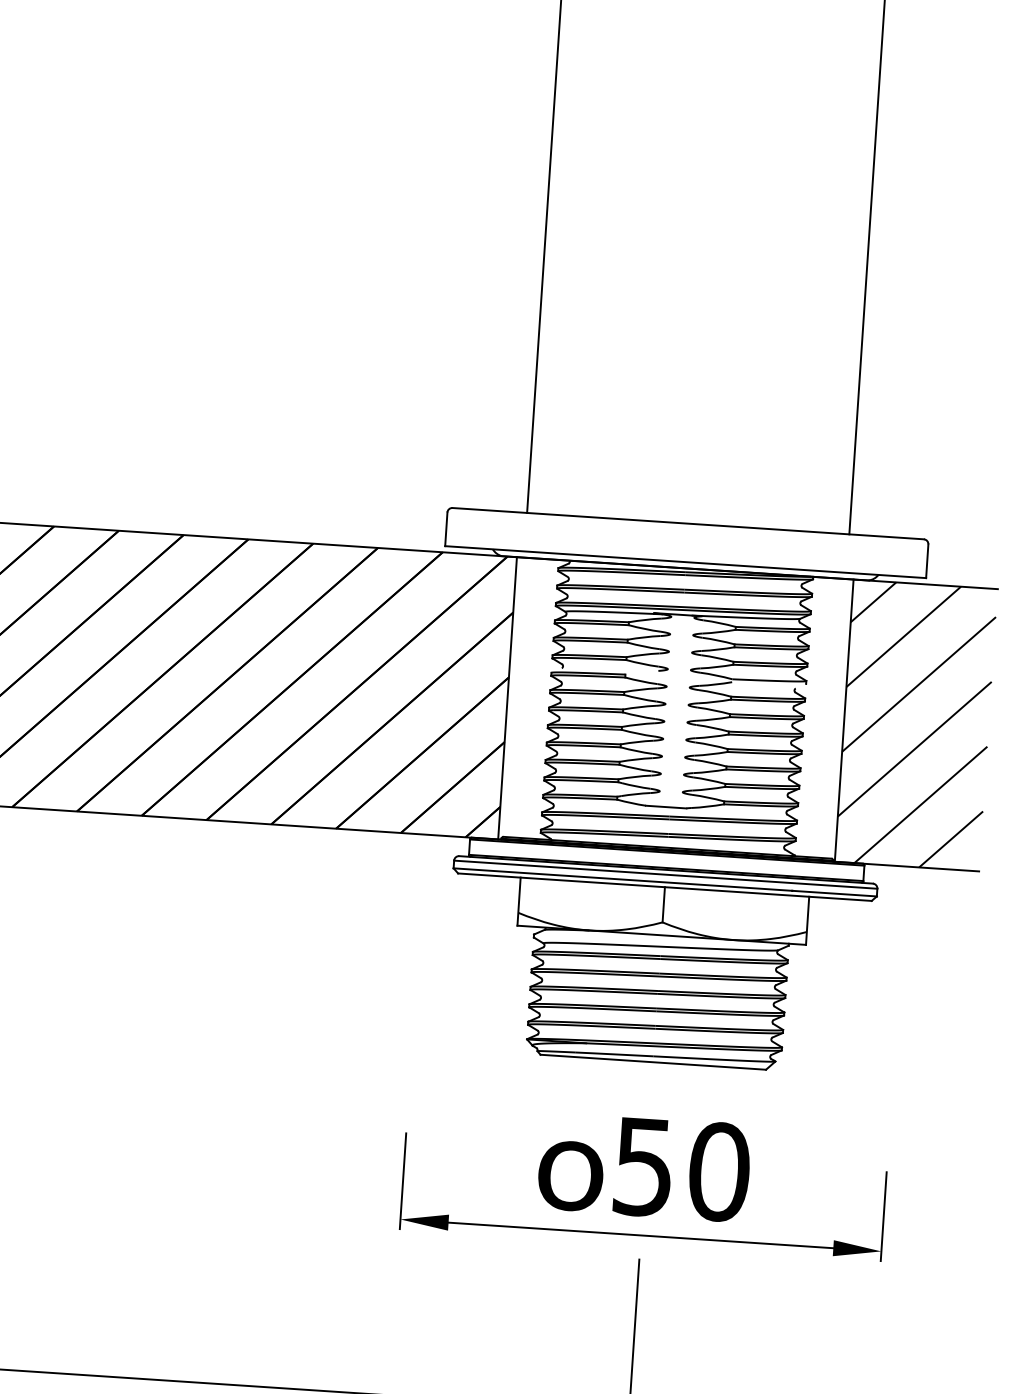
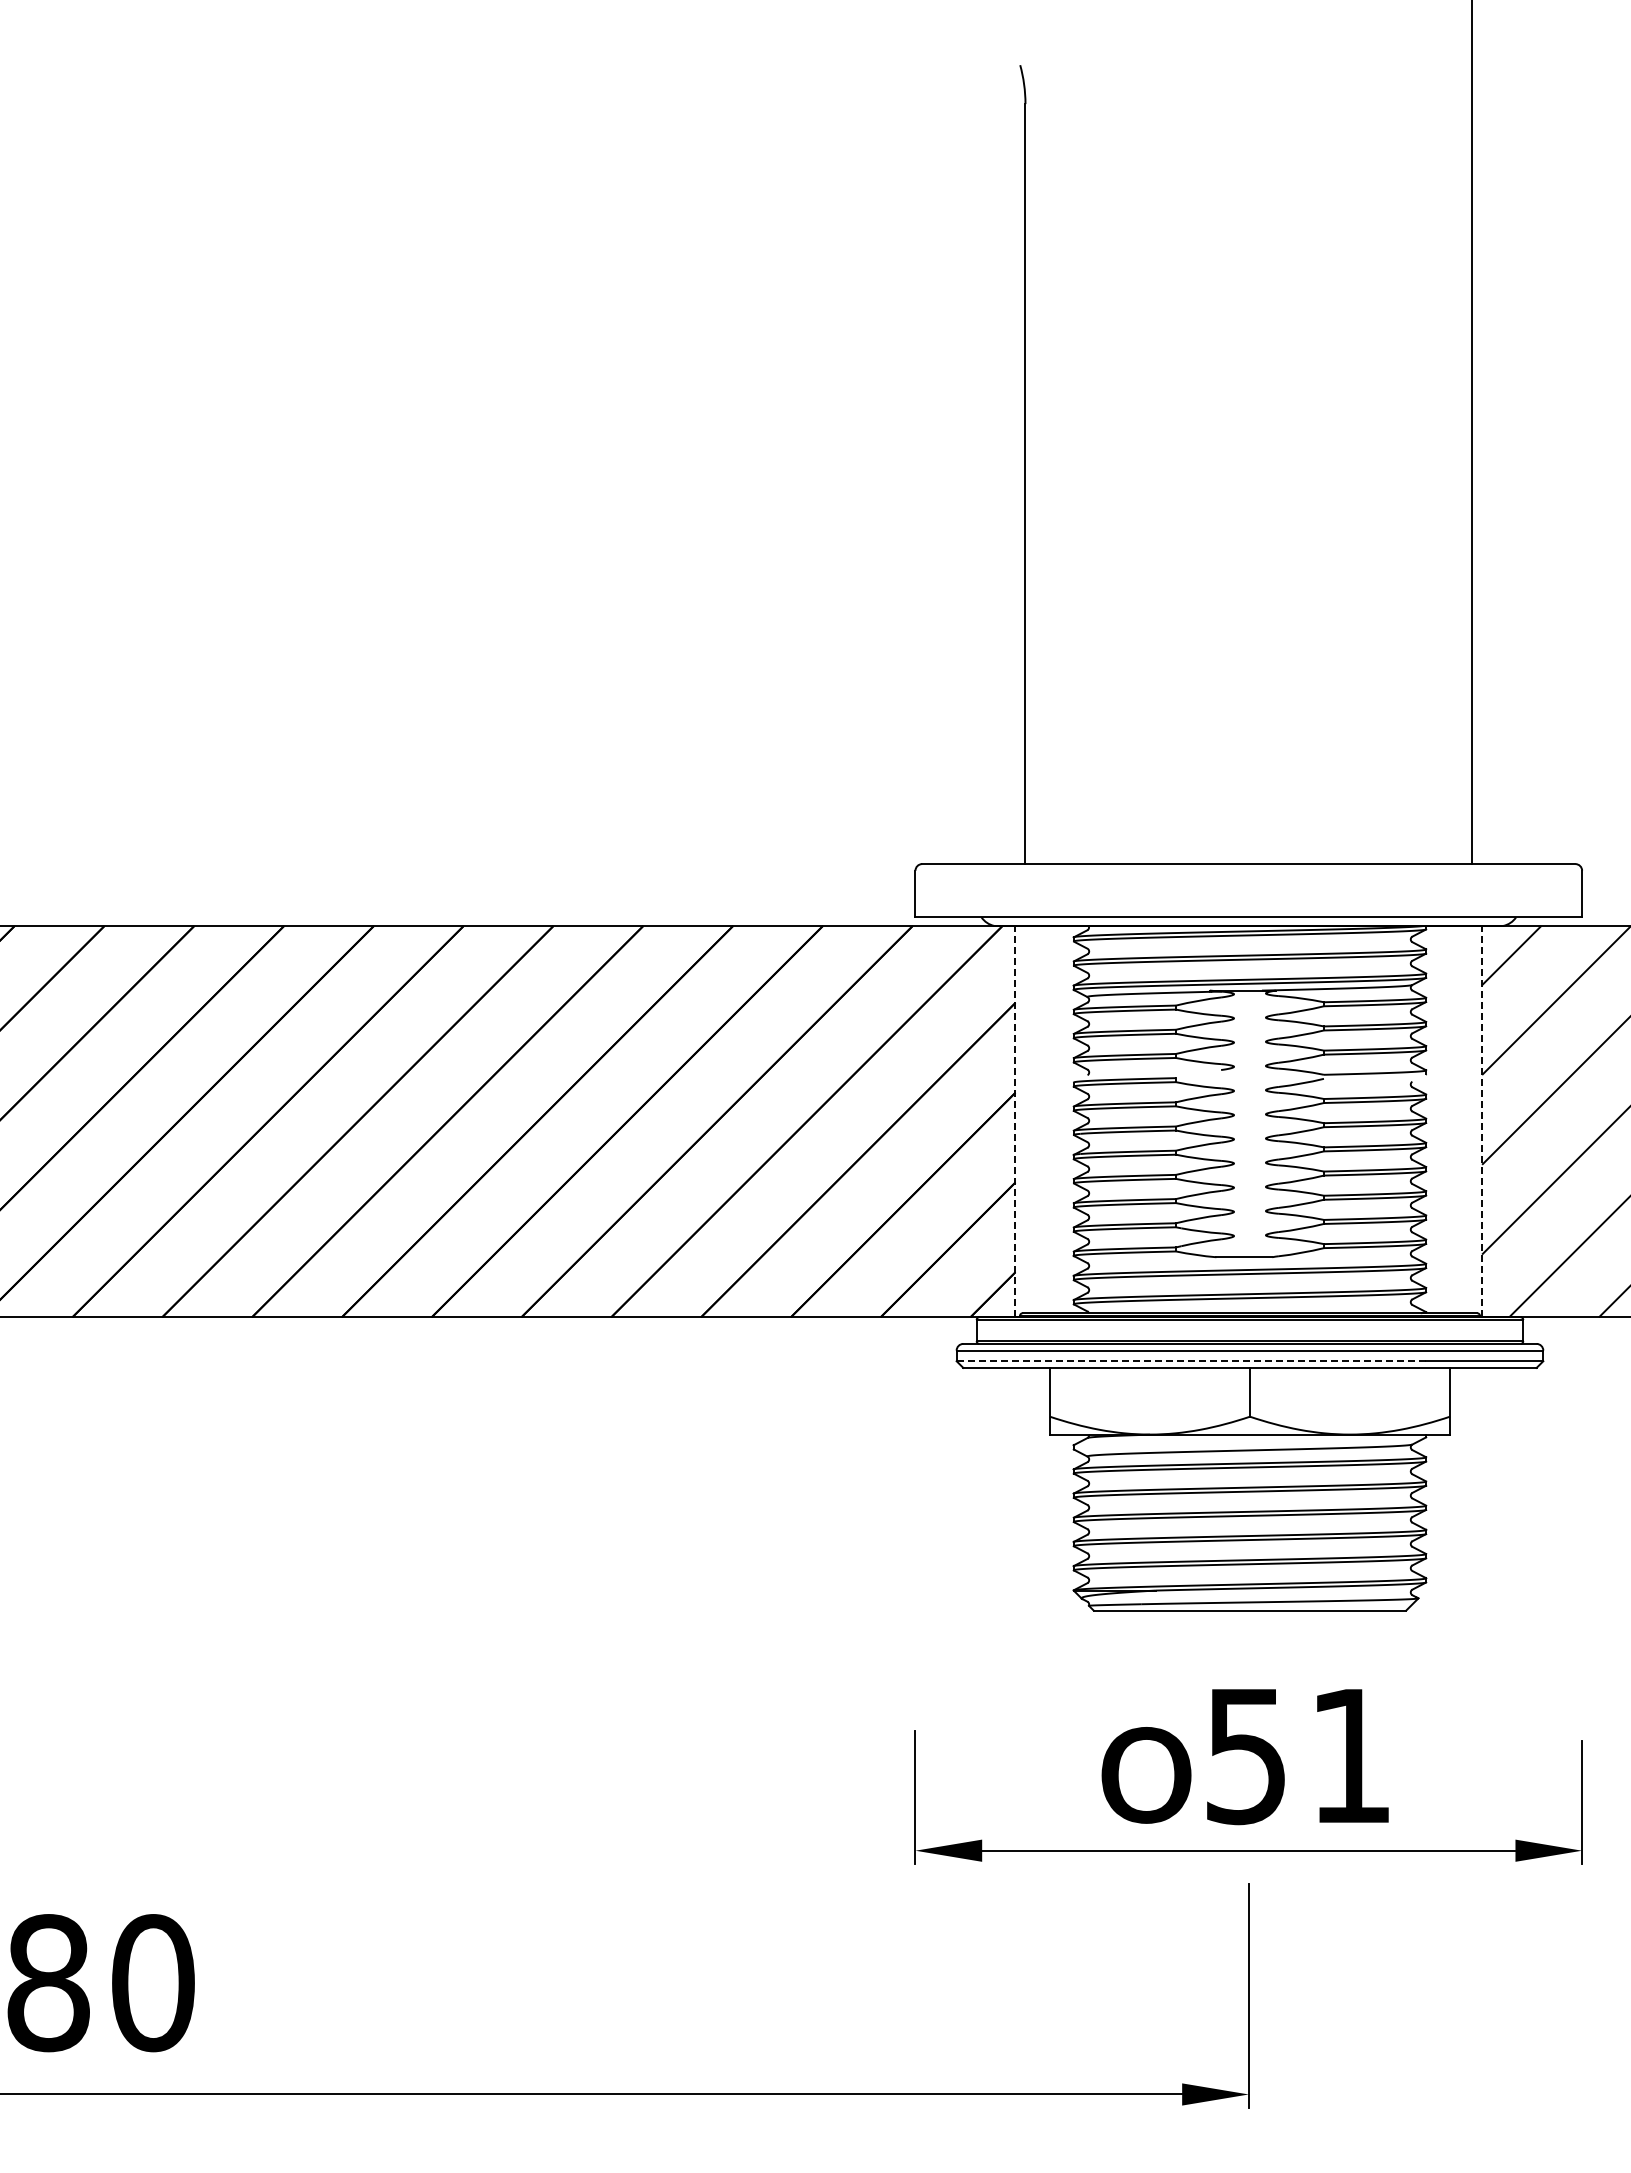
line: (507, 698) -> (1015, 1121), solid -> dashed
line: (844, 720) -> (1482, 1121), solid -> dashed
line: (623, 879) -> (1191, 1361), solid -> dashed
text: (719, 1172) -> (1351, 1756), 50 -> 51

